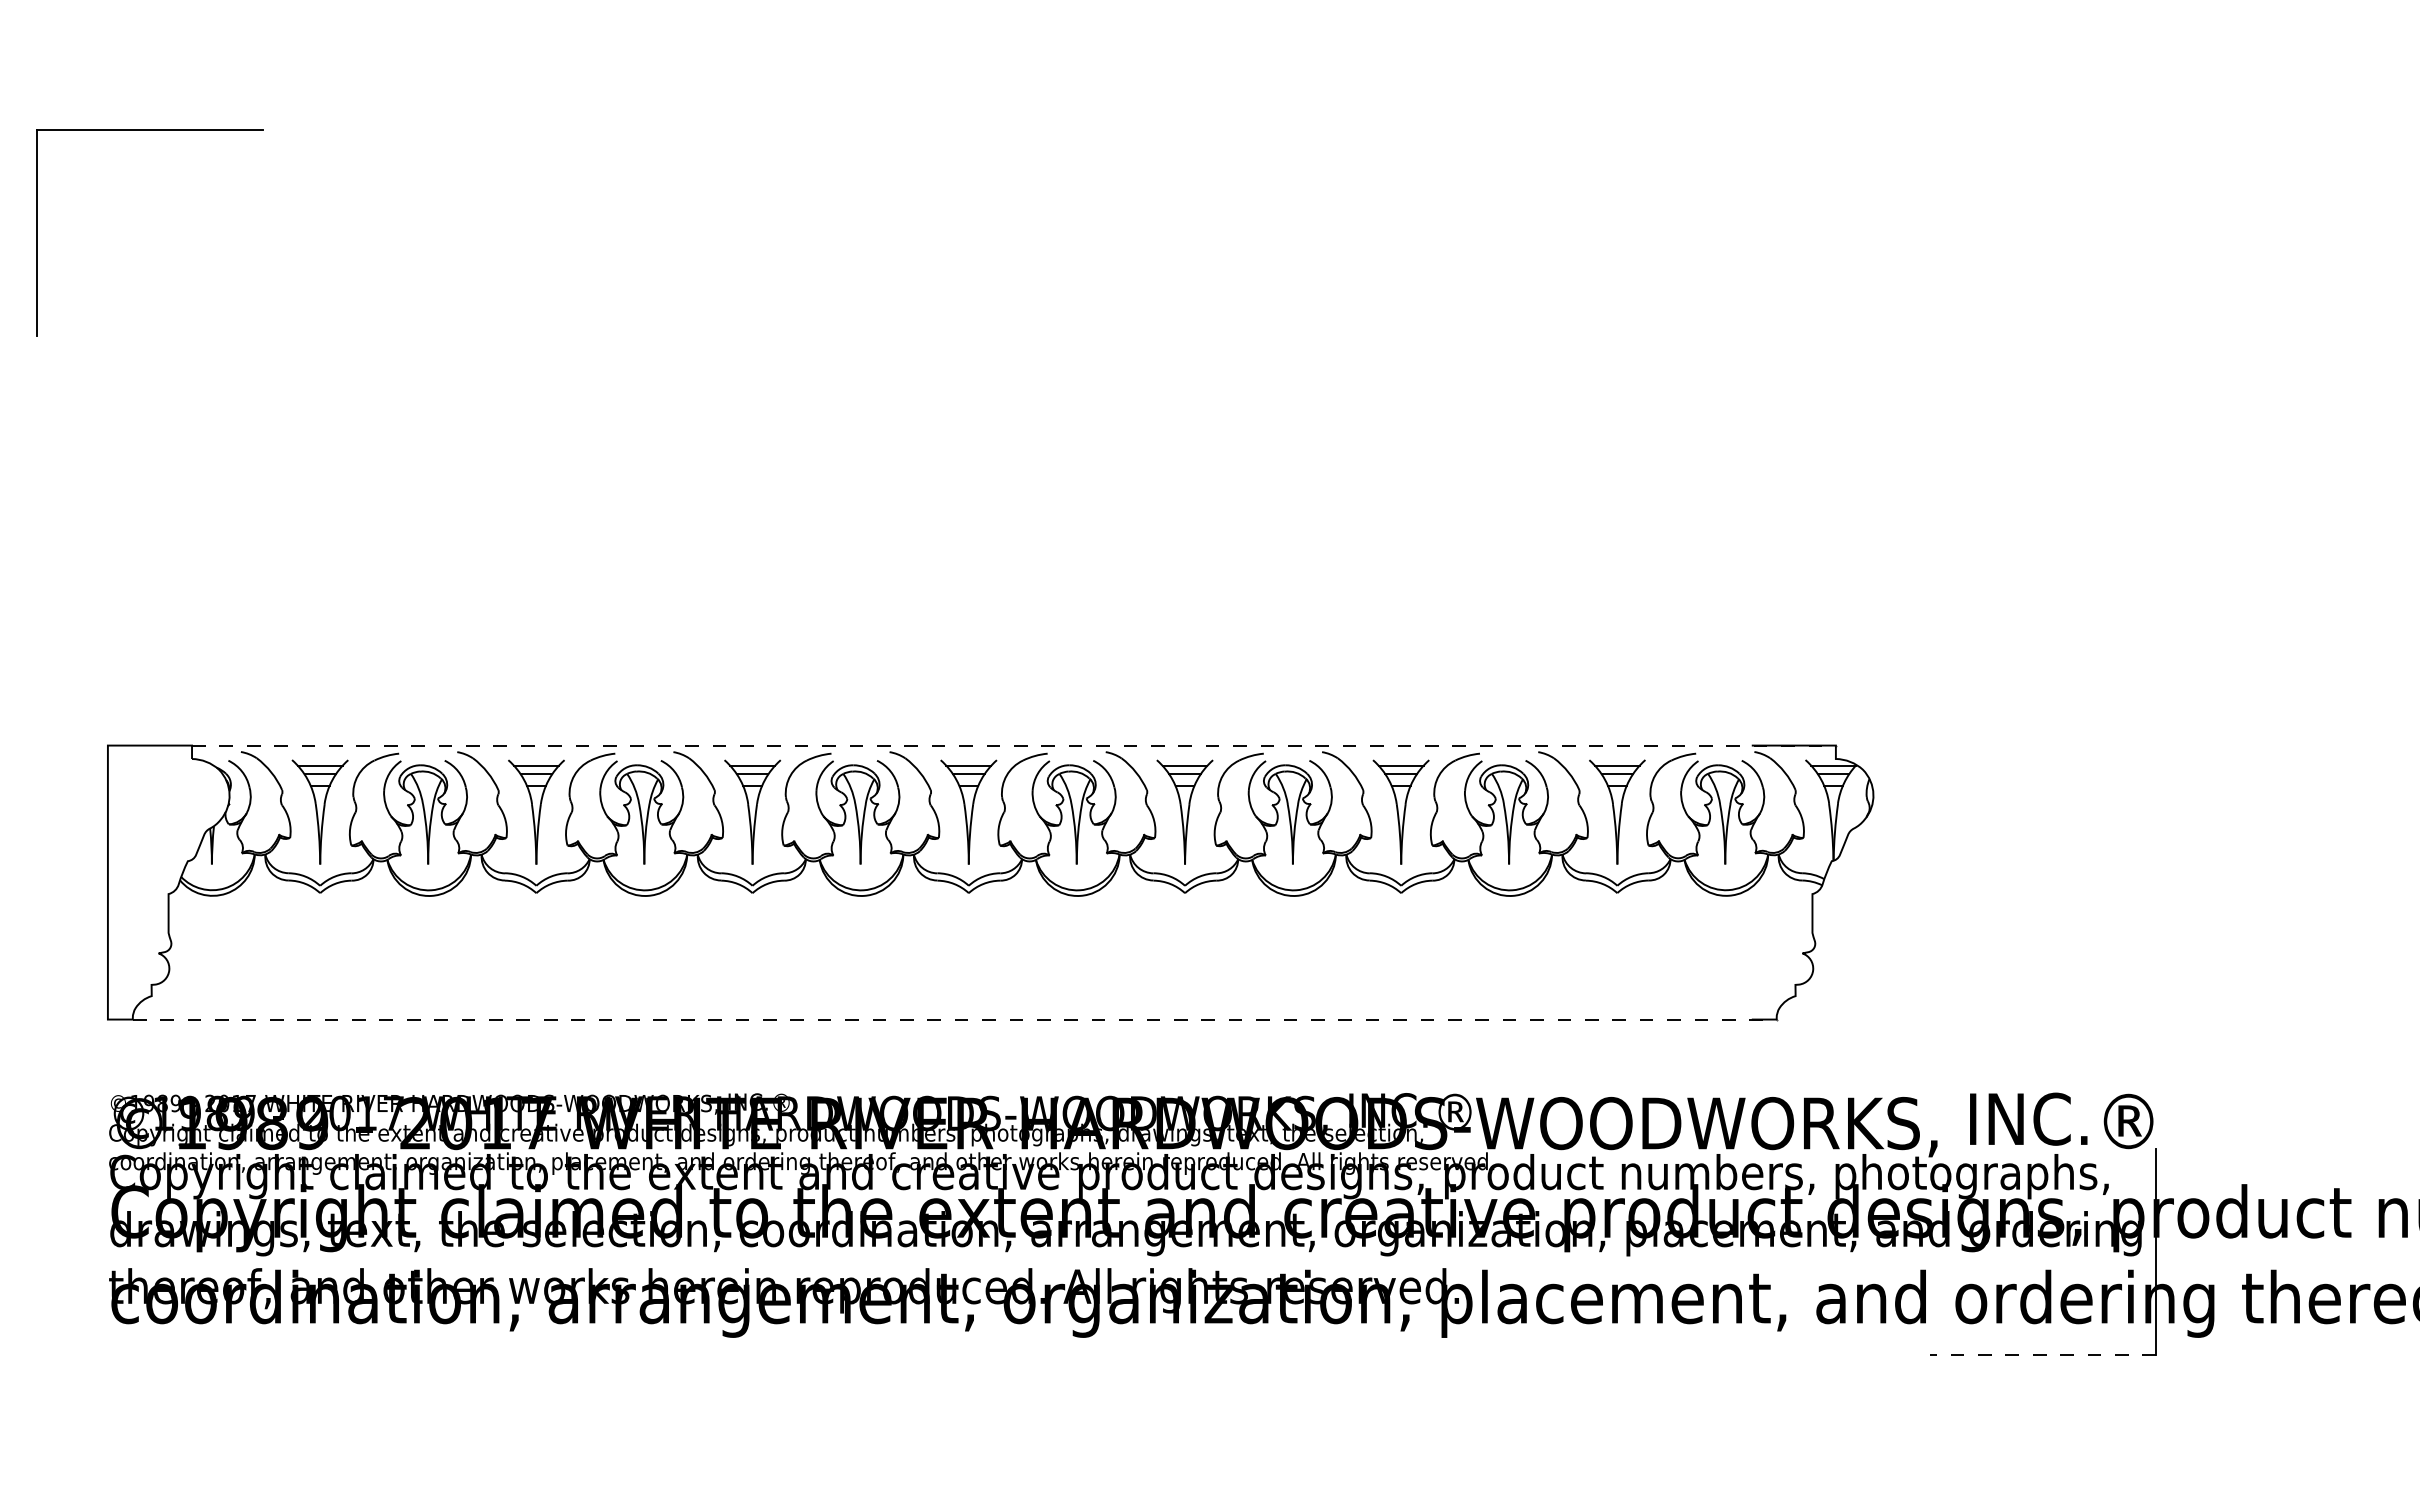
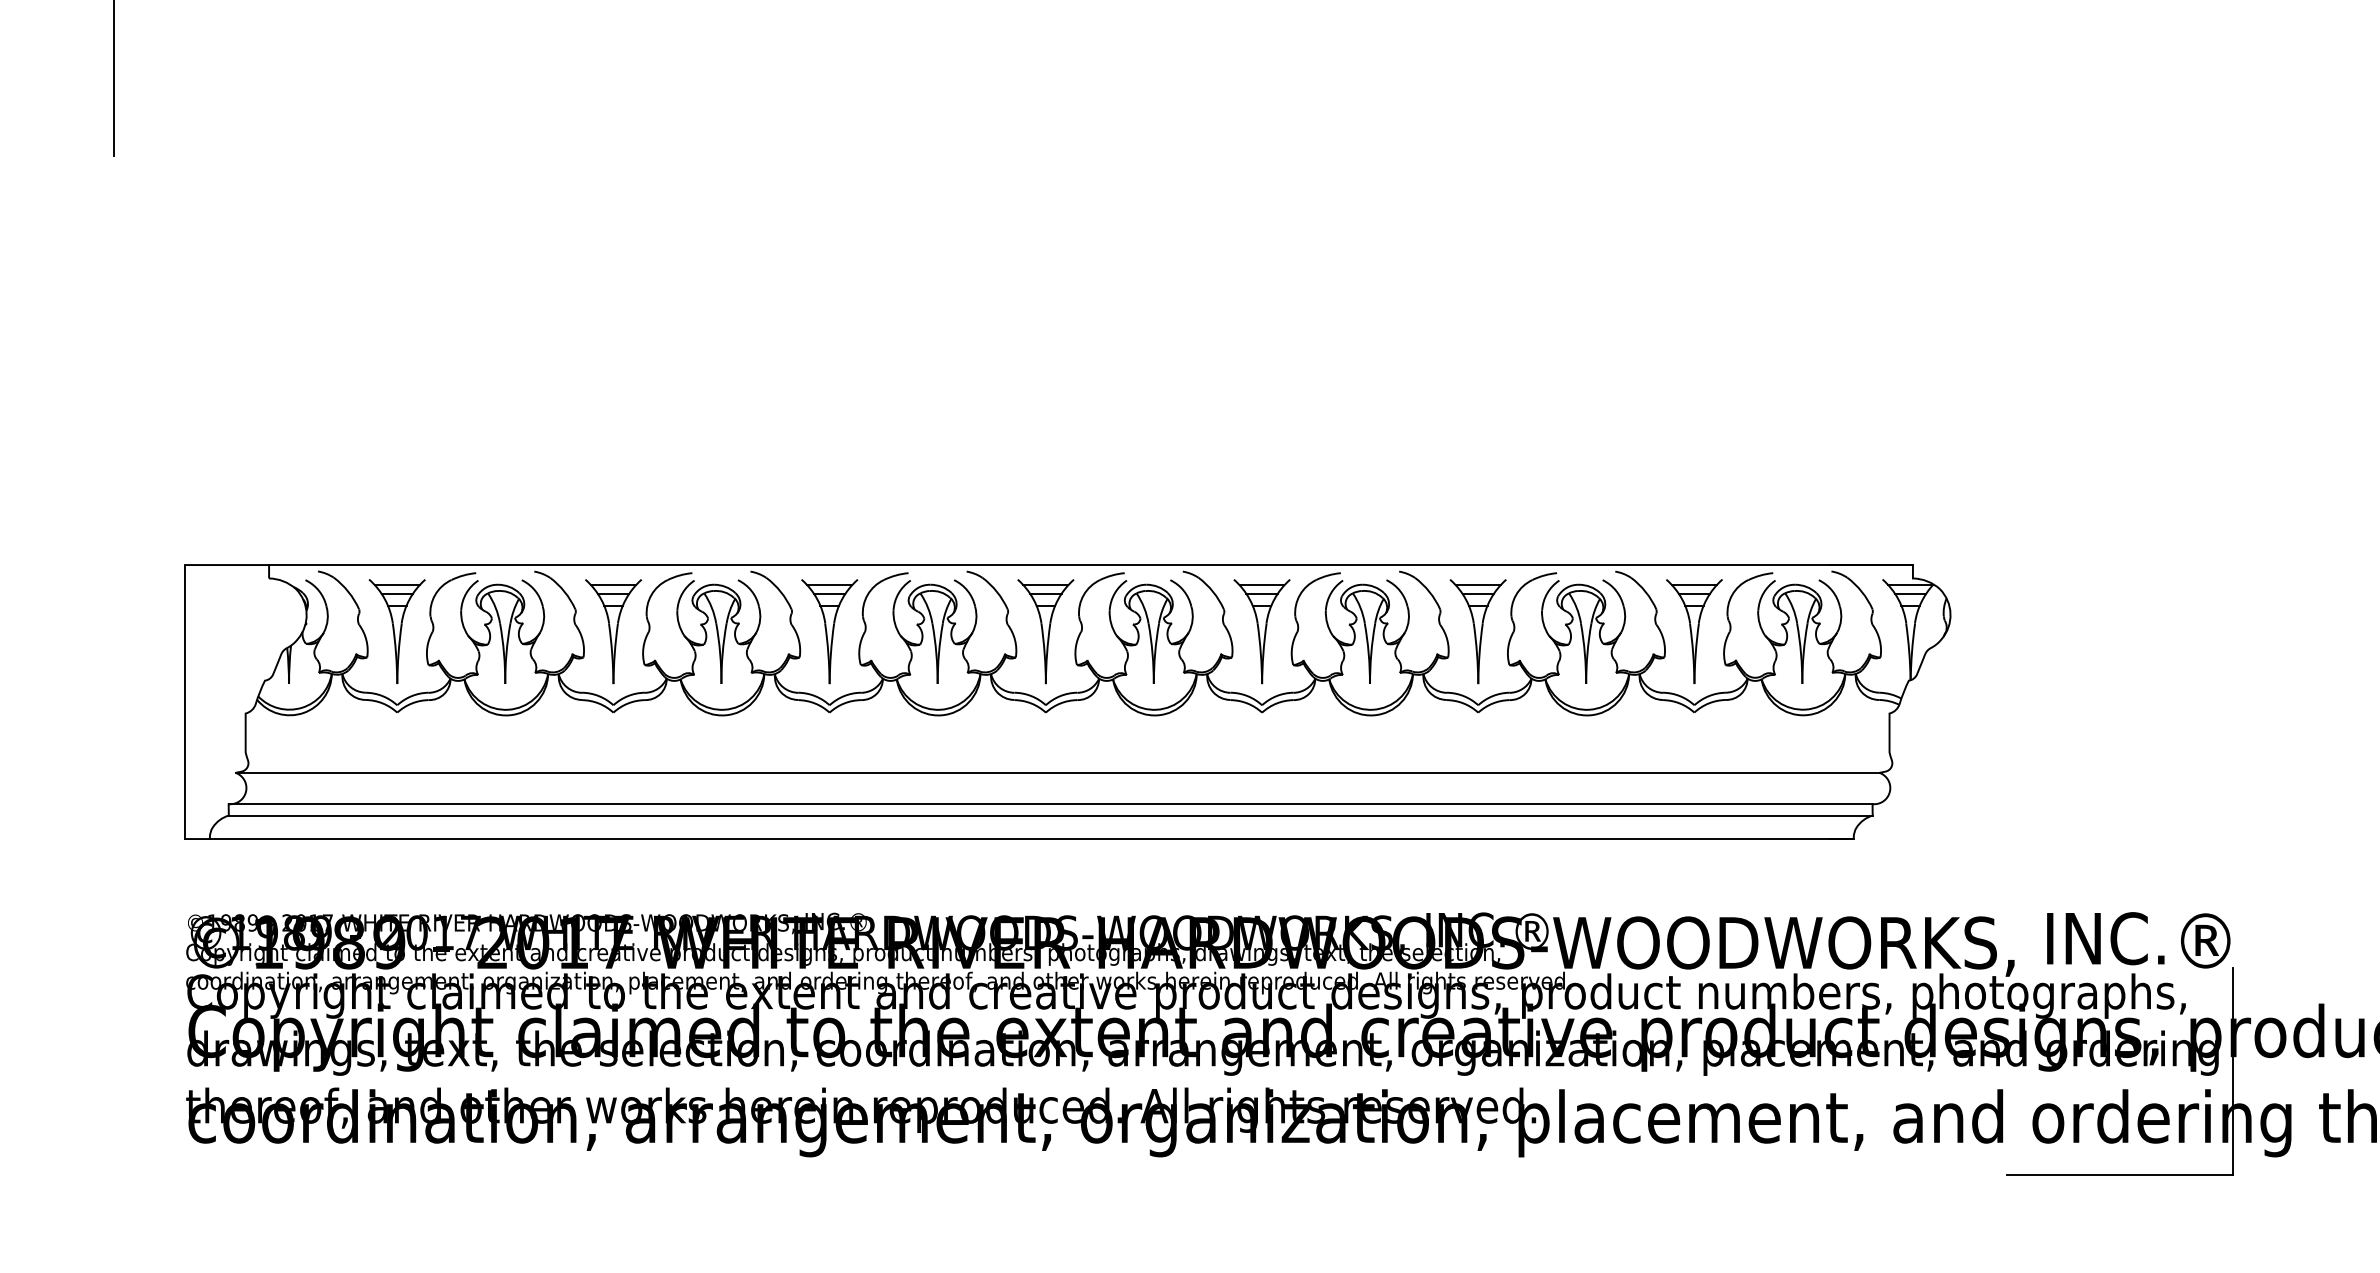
line: (1013, 745) -> (1090, 564), dashed -> solid
line: (980, 953) -> (1057, 772), added
line: (973, 984) -> (1050, 803), added
line: (973, 996) -> (1050, 815), added
line: (954, 1019) -> (1031, 838), dashed -> solid
line: (2042, 1355) -> (2119, 1174), dashed -> solid

